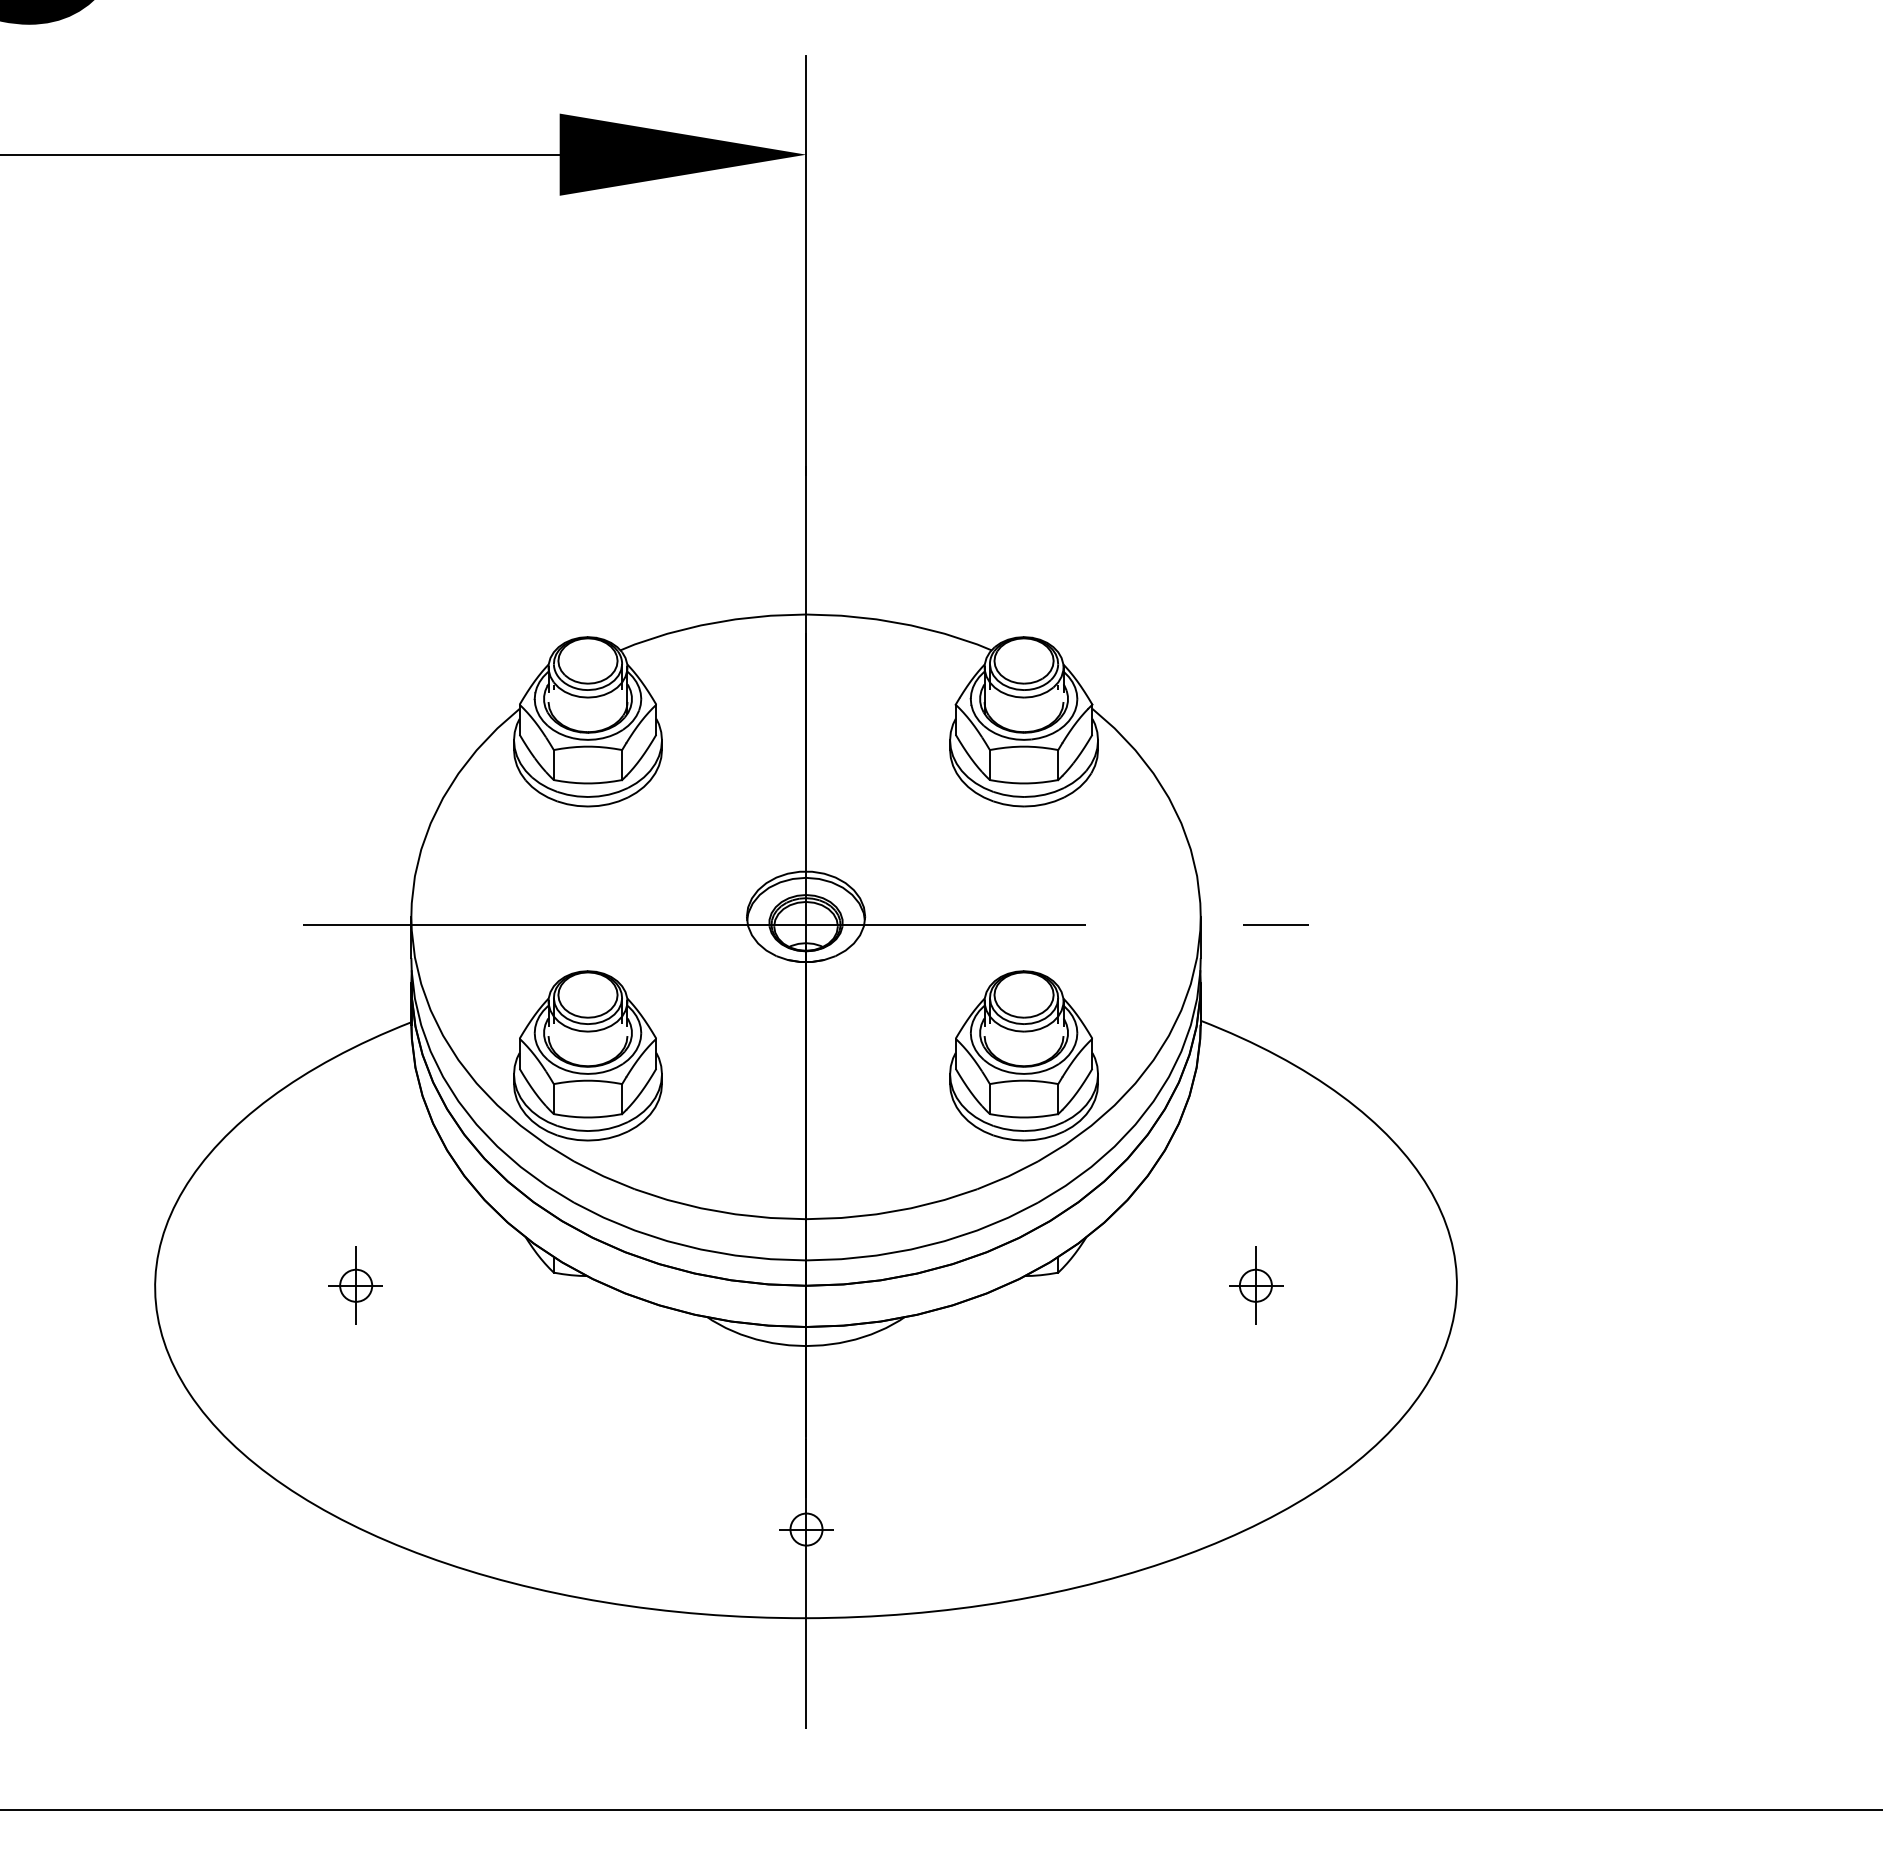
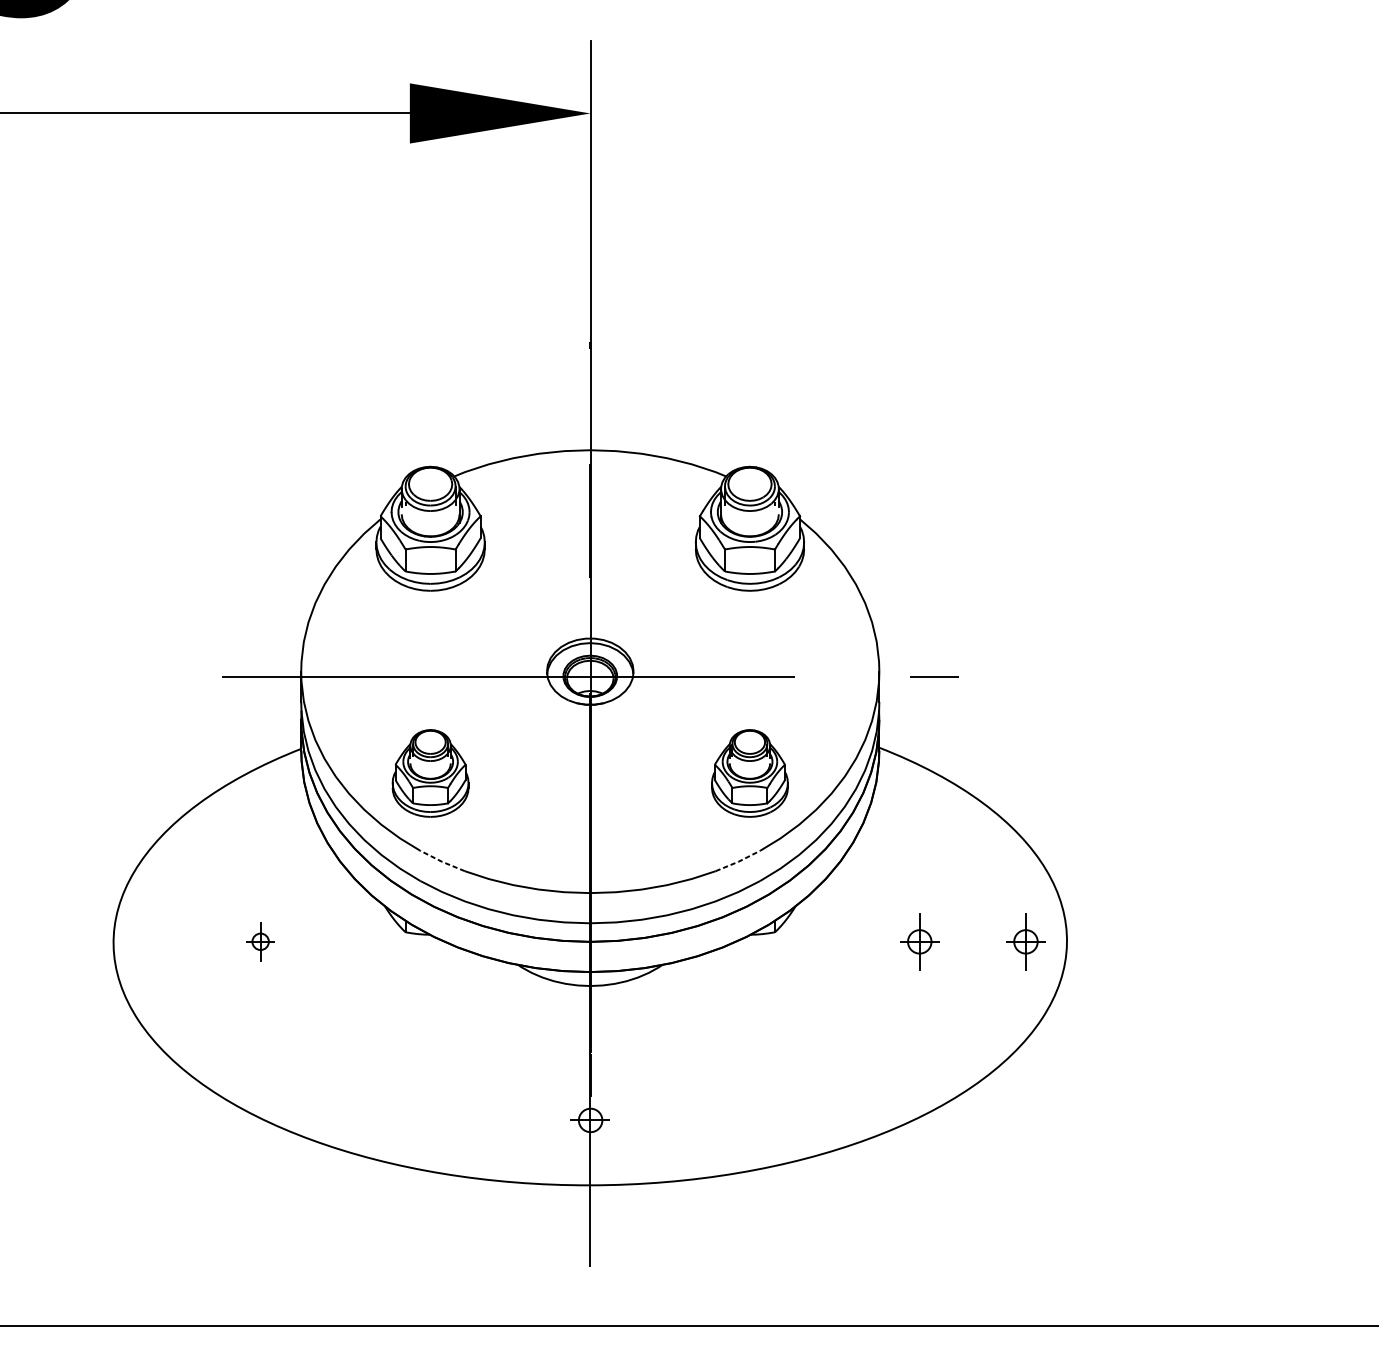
part: (587, 1055) -> (430, 773), size x0.7
part: (1023, 1055) -> (749, 773), size x0.7
line: (603, 1176) -> (441, 861), solid -> dashed
line: (1008, 1176) -> (738, 861), solid -> dashed
part: (355, 1285) -> (260, 941), size x0.7
part: (1401, 1285) -> (1026, 941), added

